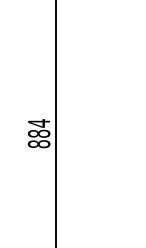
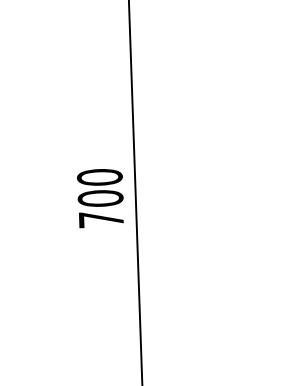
text: (38, 133) -> (99, 197), 884 -> 700

